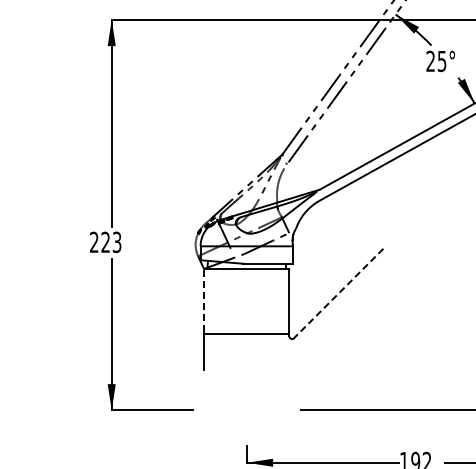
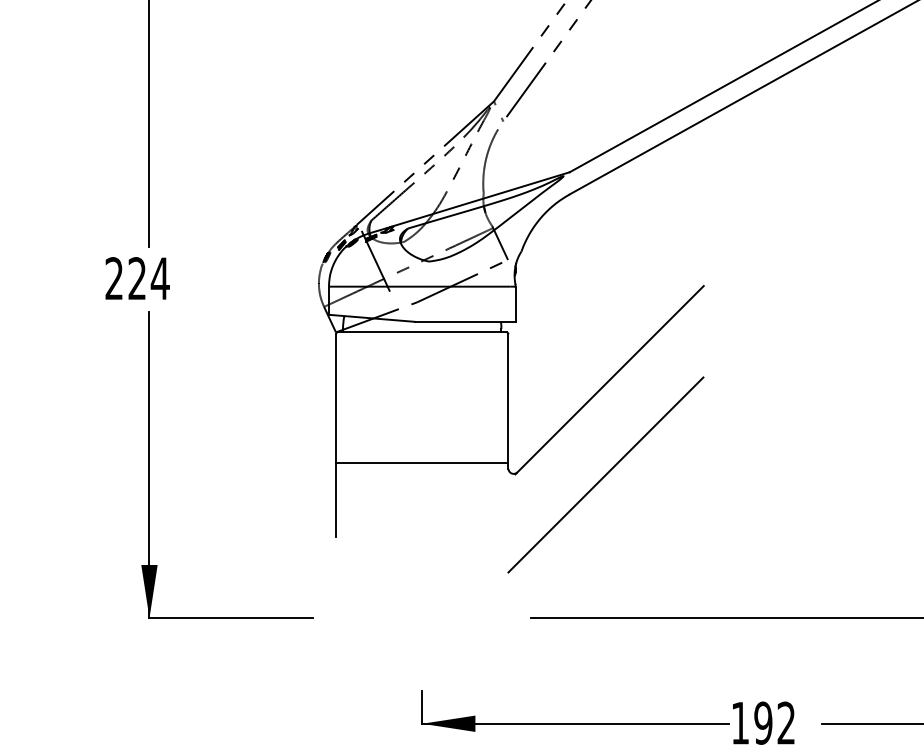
text: (116, 242) -> (159, 278), 223 -> 224
line: (339, 292) -> (609, 379), dashed -> solid
line: (204, 301) -> (336, 398), dashed -> solid
line: (337, 339) -> (605, 474), added

